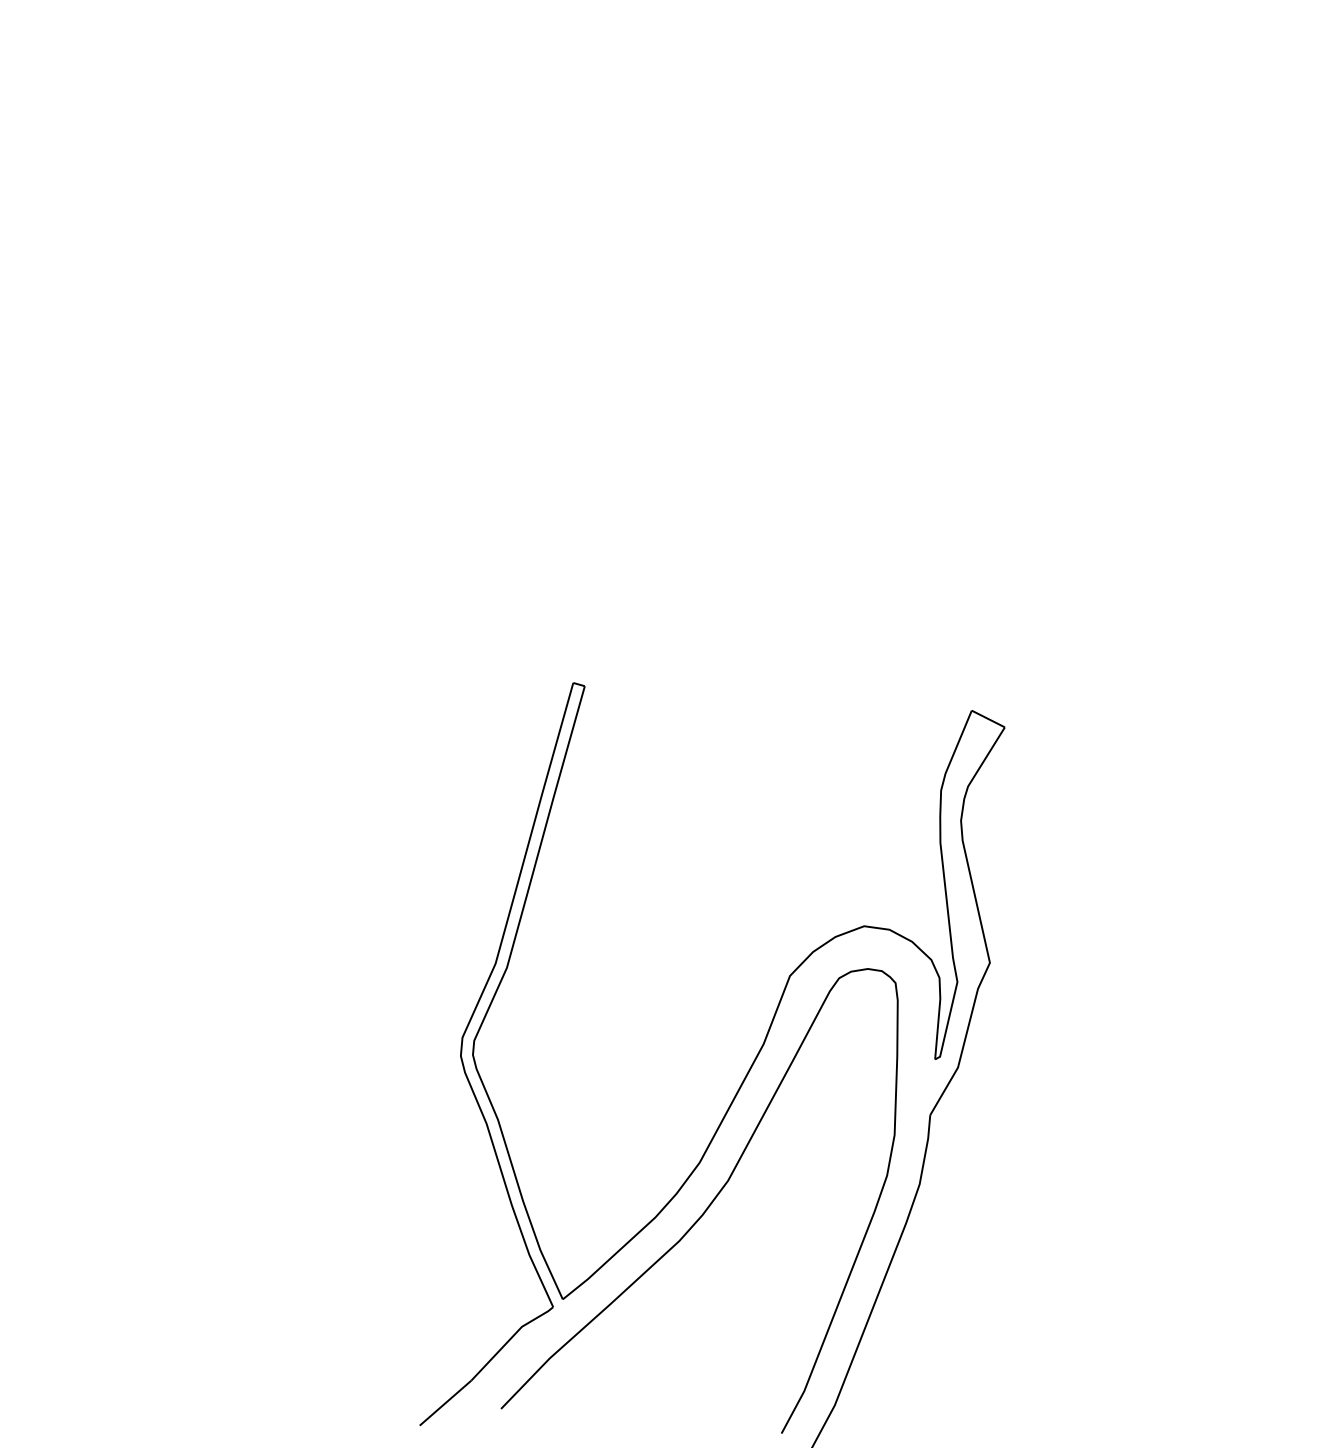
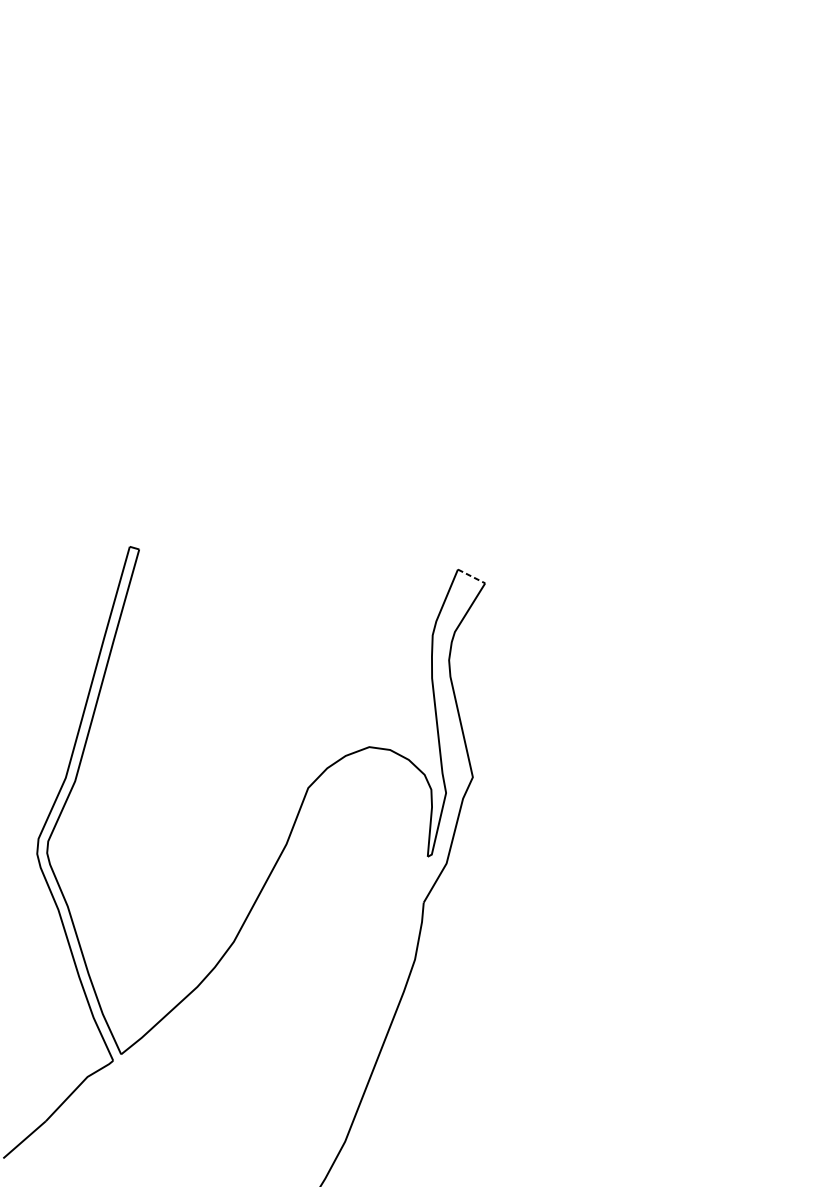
line: (988, 719) -> (471, 576), solid -> dashed
curve: (707, 1206) -> (240, 977), removed

